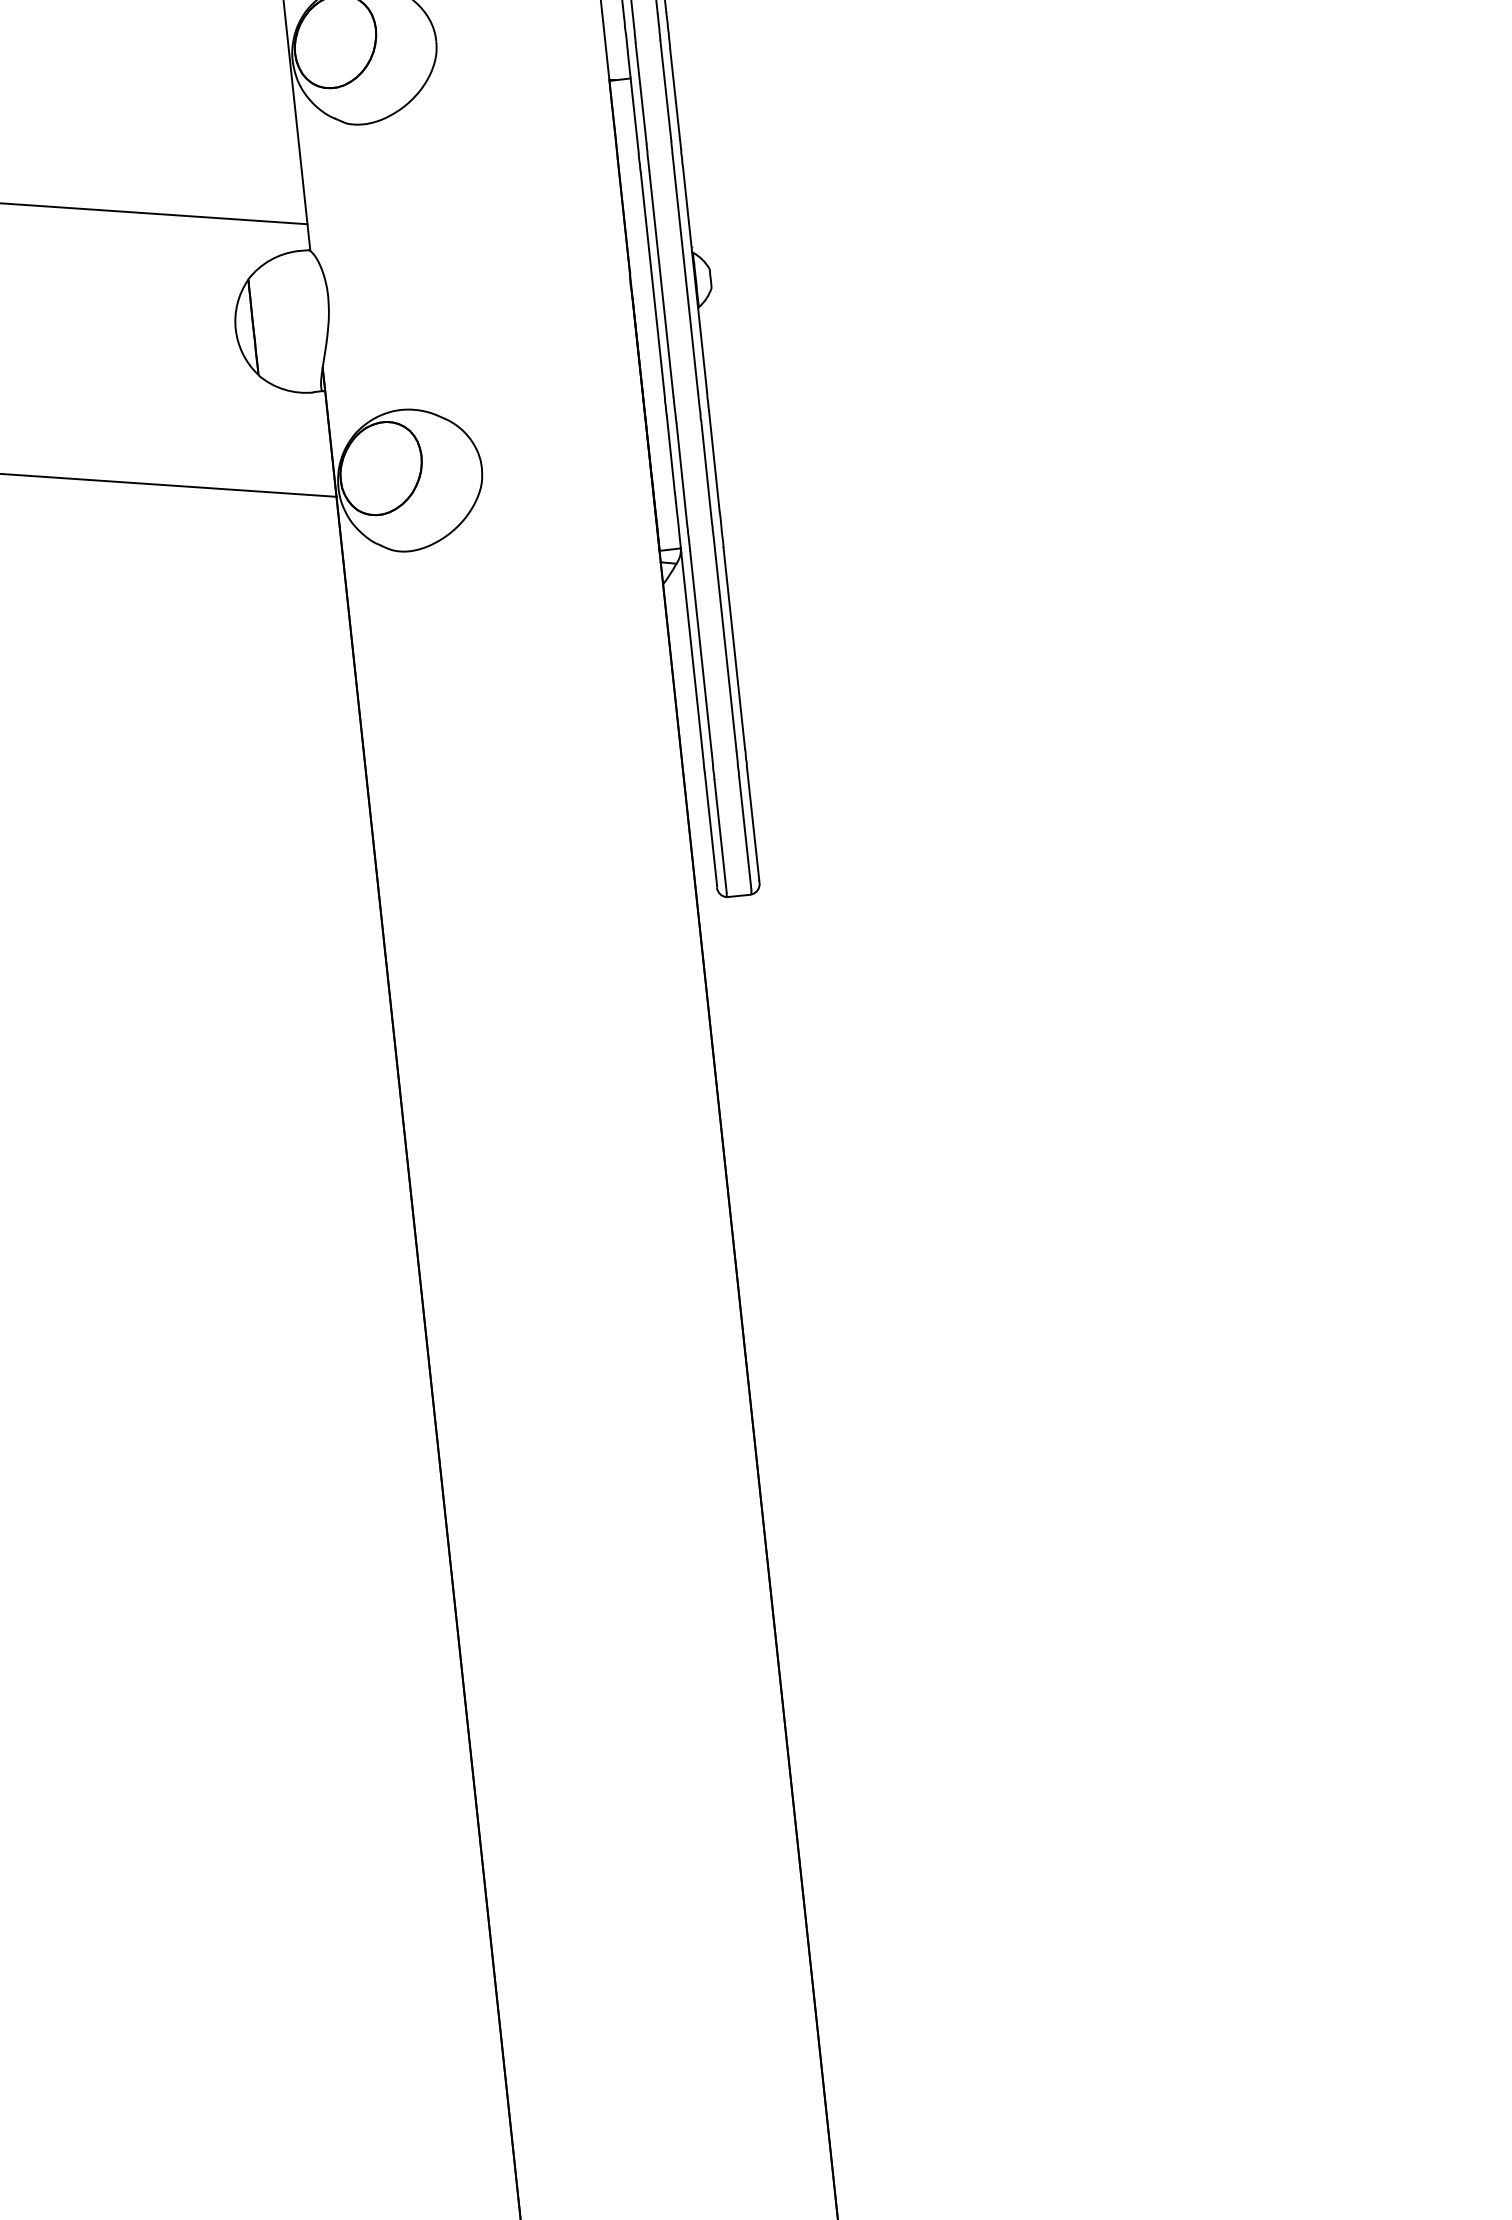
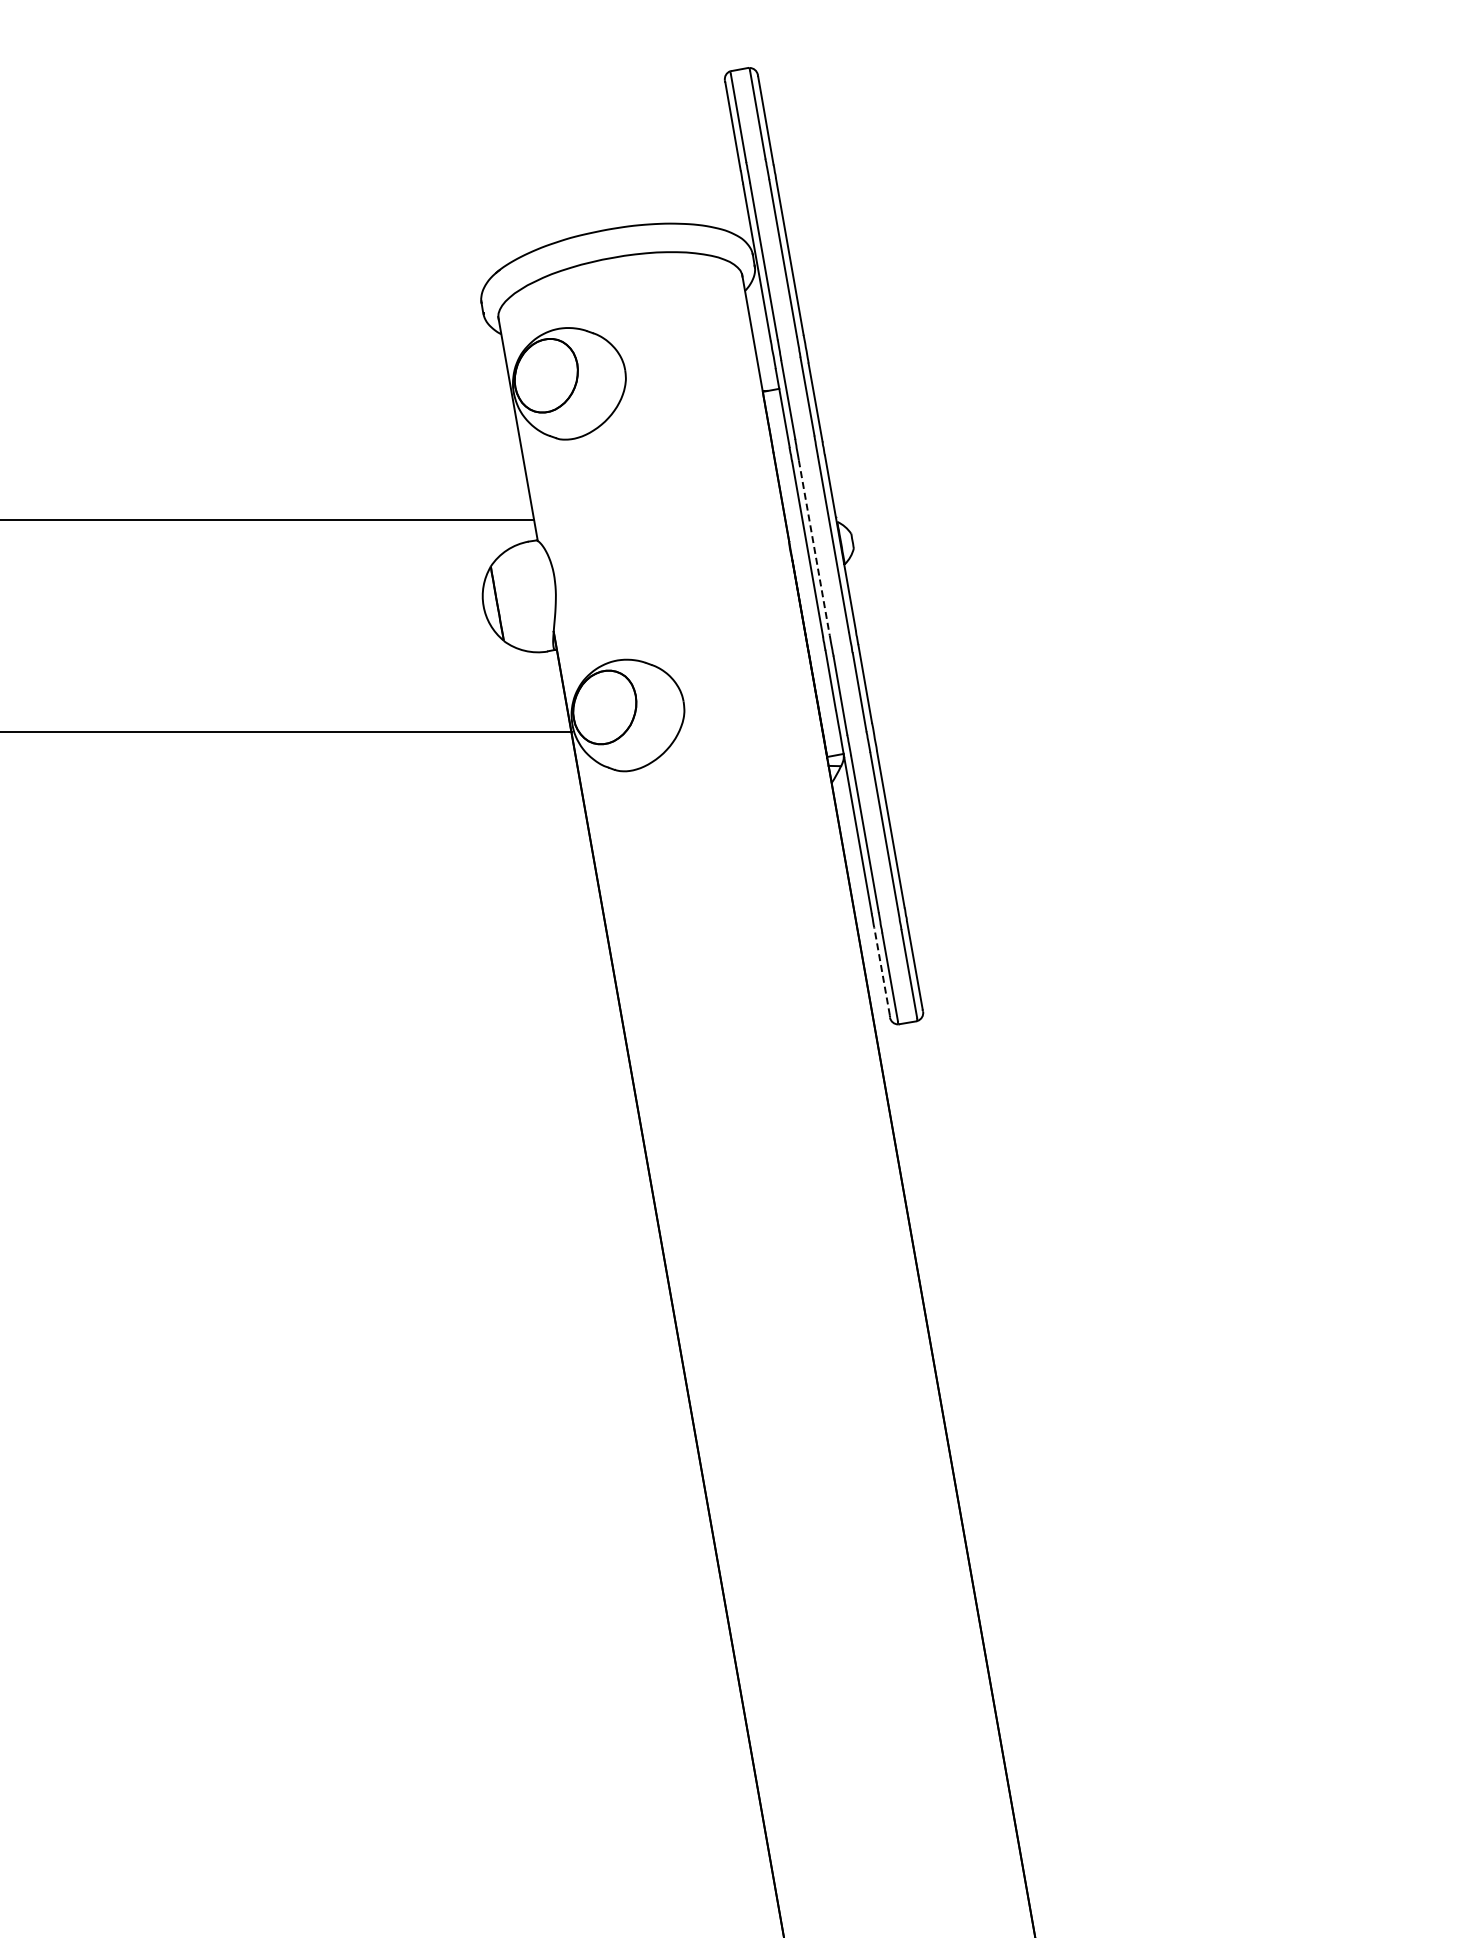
line: (661, 283) -> (814, 547), solid -> dashed
line: (711, 828) -> (882, 971), solid -> dashed

